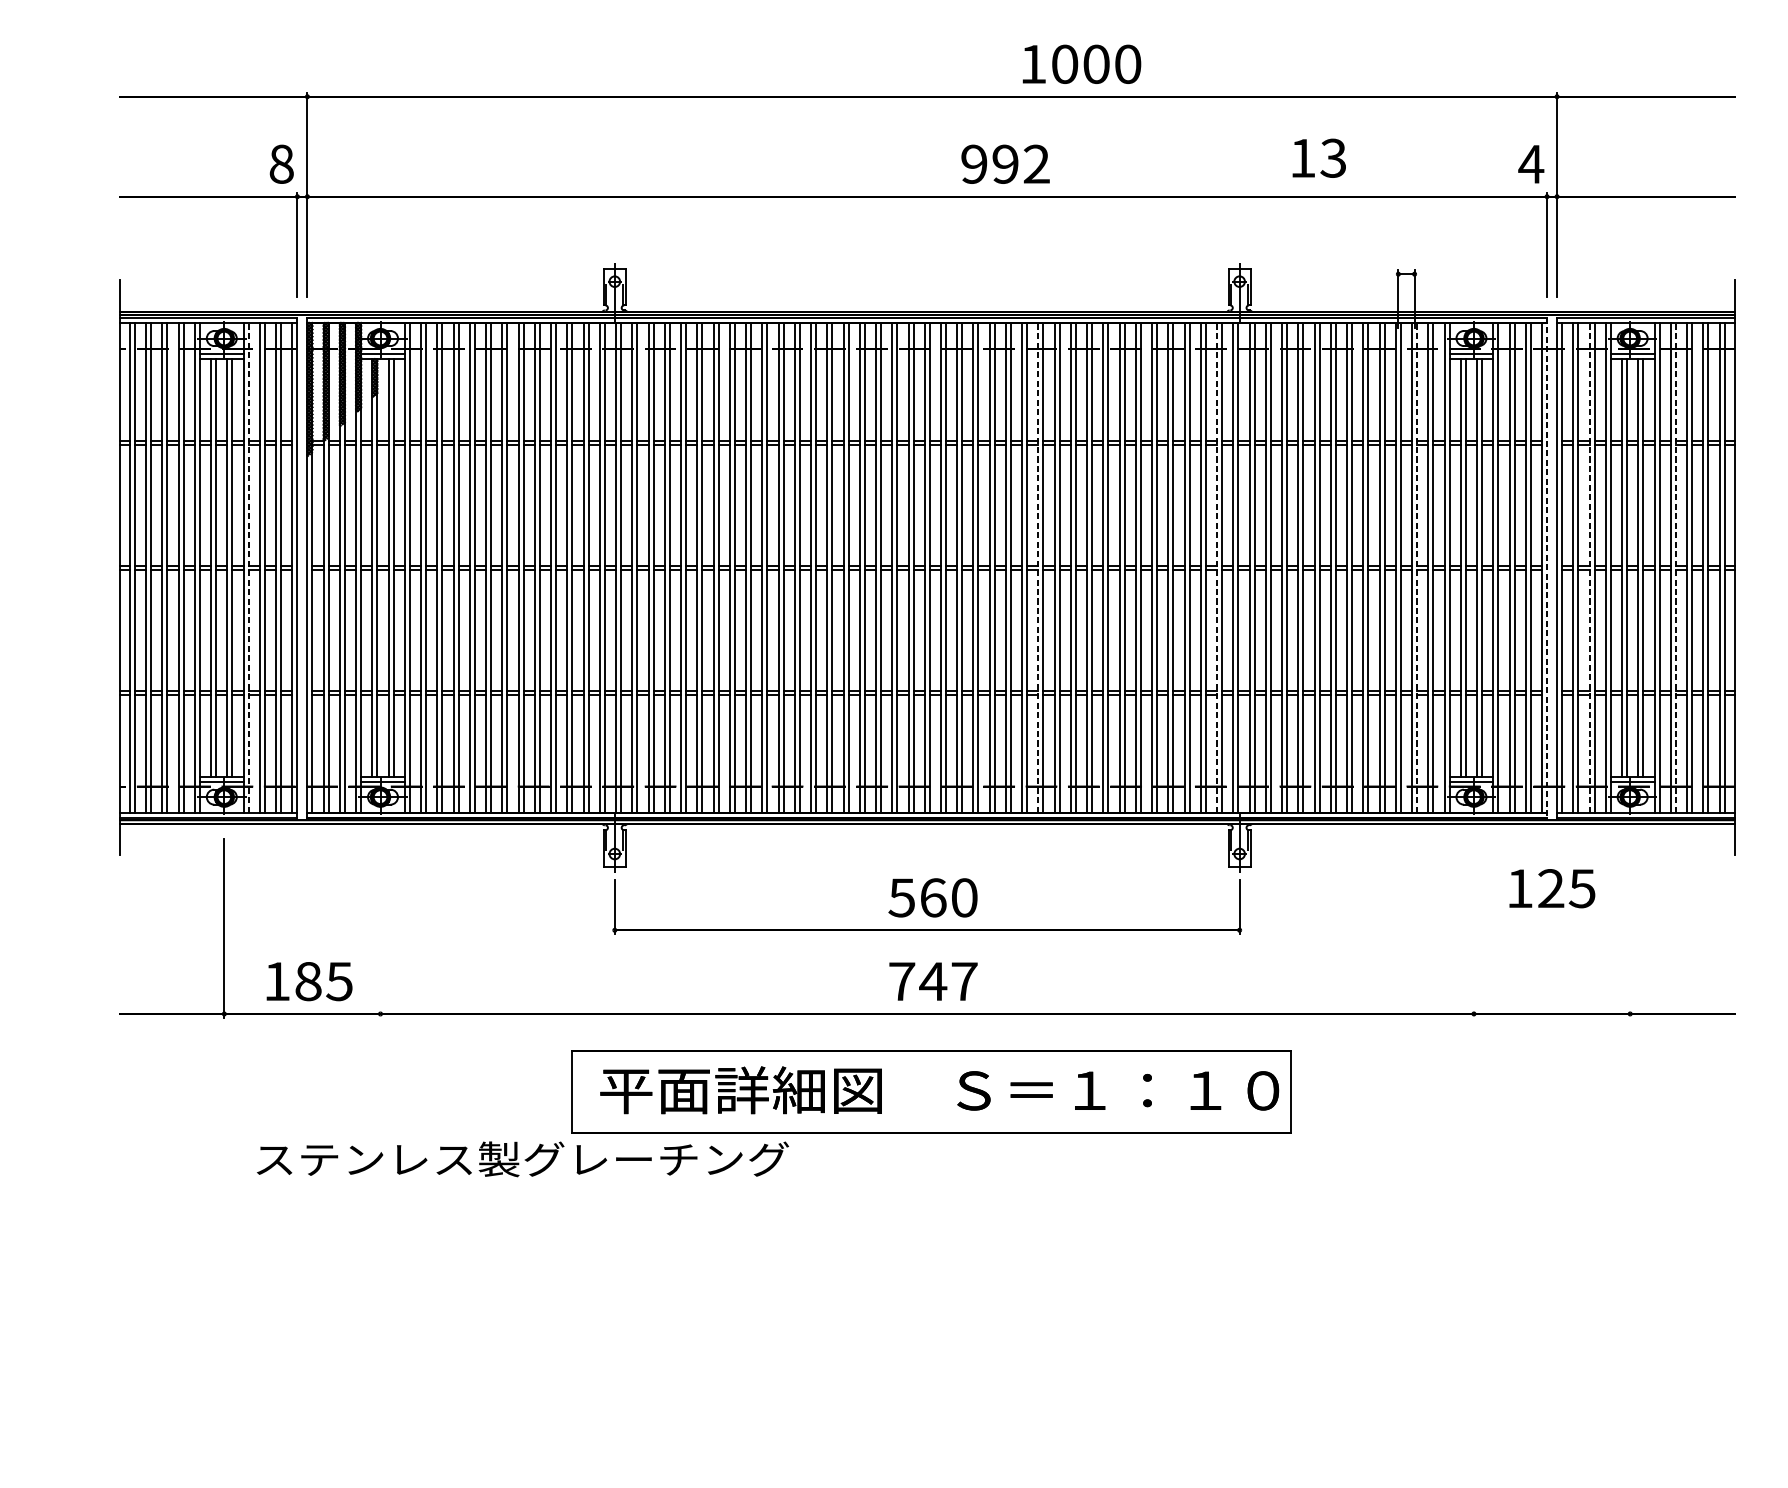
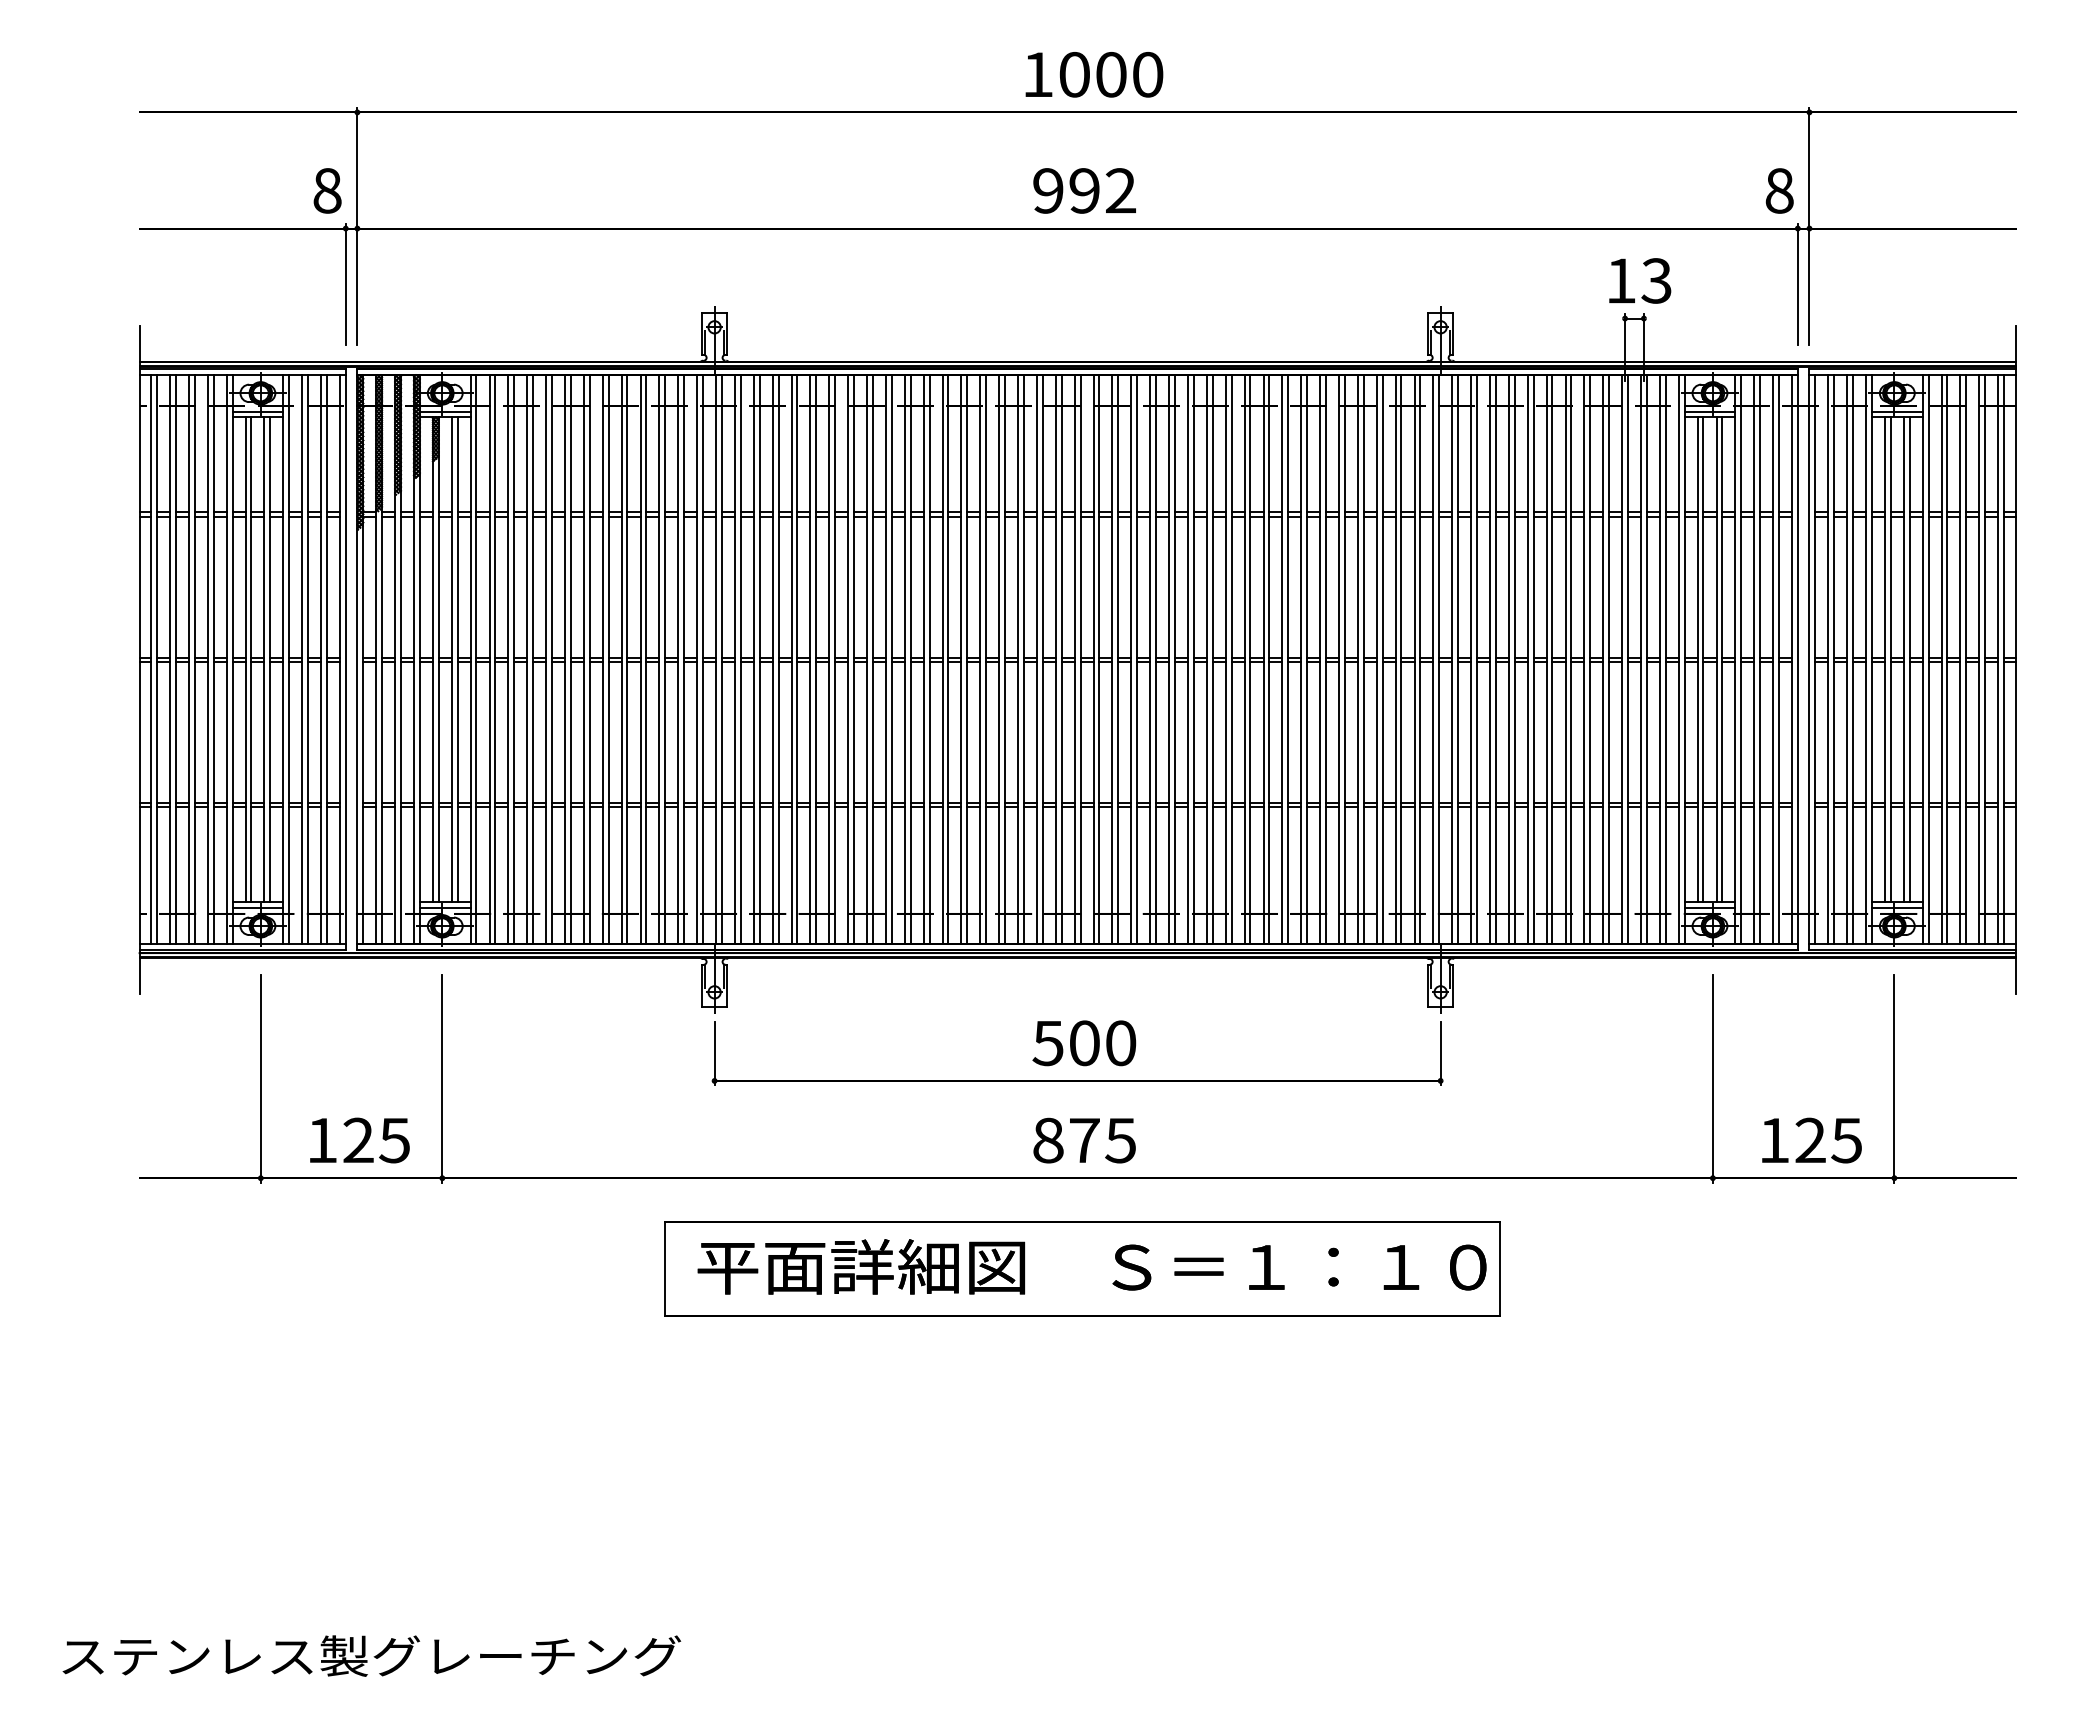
text: (1082, 64) -> (1094, 74), moved
text: (1319, 157) -> (1640, 280), moved
text: (1005, 163) -> (1084, 190), moved
text: (1531, 163) -> (1779, 190), 4 -> 8
line: (248, 567) -> (289, 659), dashed -> solid
line: (1038, 567) -> (1206, 659), dashed -> solid
line: (1217, 567) -> (1414, 659), dashed -> solid
line: (1416, 567) -> (1646, 659), dashed -> solid
line: (1589, 567) -> (1847, 659), dashed -> solid
line: (1675, 567) -> (1947, 659), dashed -> solid
line: (1546, 568) -> (1797, 660), dashed -> solid
text: (1551, 888) -> (1811, 1140), moved
text: (934, 898) -> (1085, 1043), 560 -> 500
line: (380, 928) -> (442, 1078), added
line: (1473, 928) -> (1712, 1078), added
line: (1630, 928) -> (1894, 1078), added
text: (308, 981) -> (358, 1140), 185 -> 125
text: (933, 981) -> (1084, 1140), 747 -> 875
text: (522, 1158) -> (371, 1655), moved

